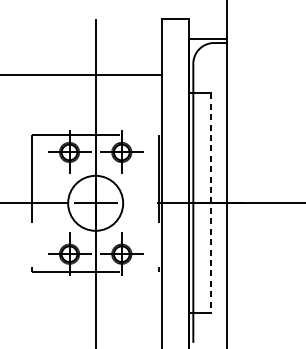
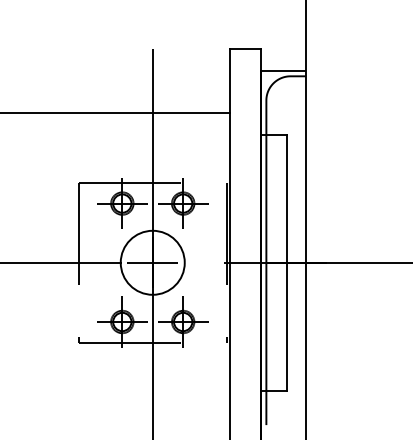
line: (210, 203) -> (286, 263), dashed -> solid

